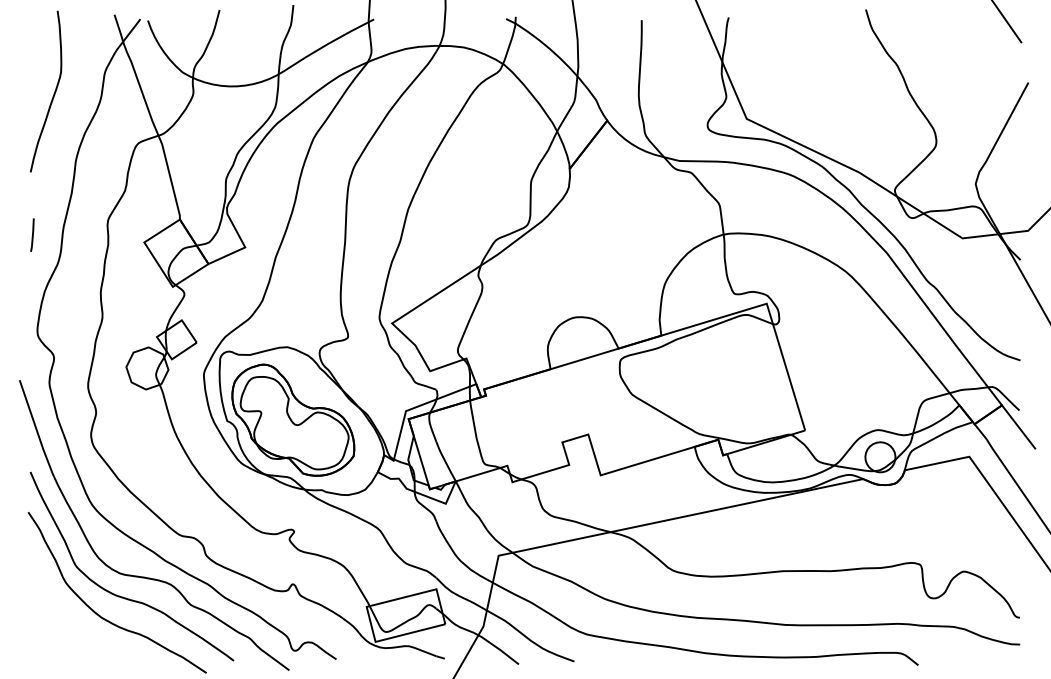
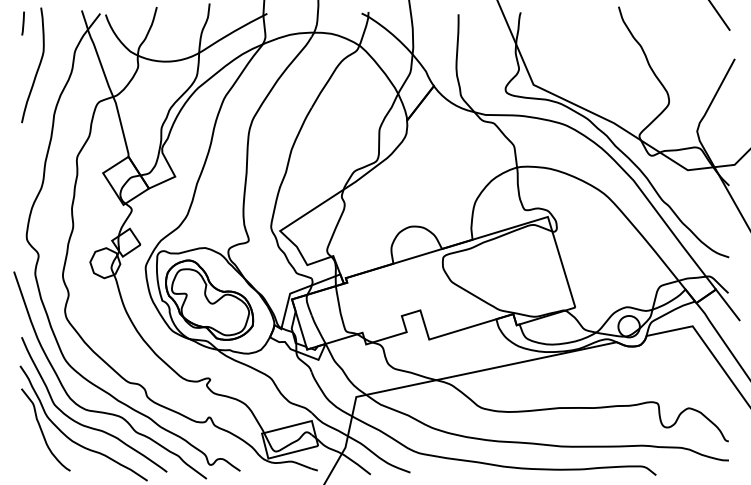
line: (32, 234) -> (23, 23), moved
curve: (59, 603) -> (42, 431), added

